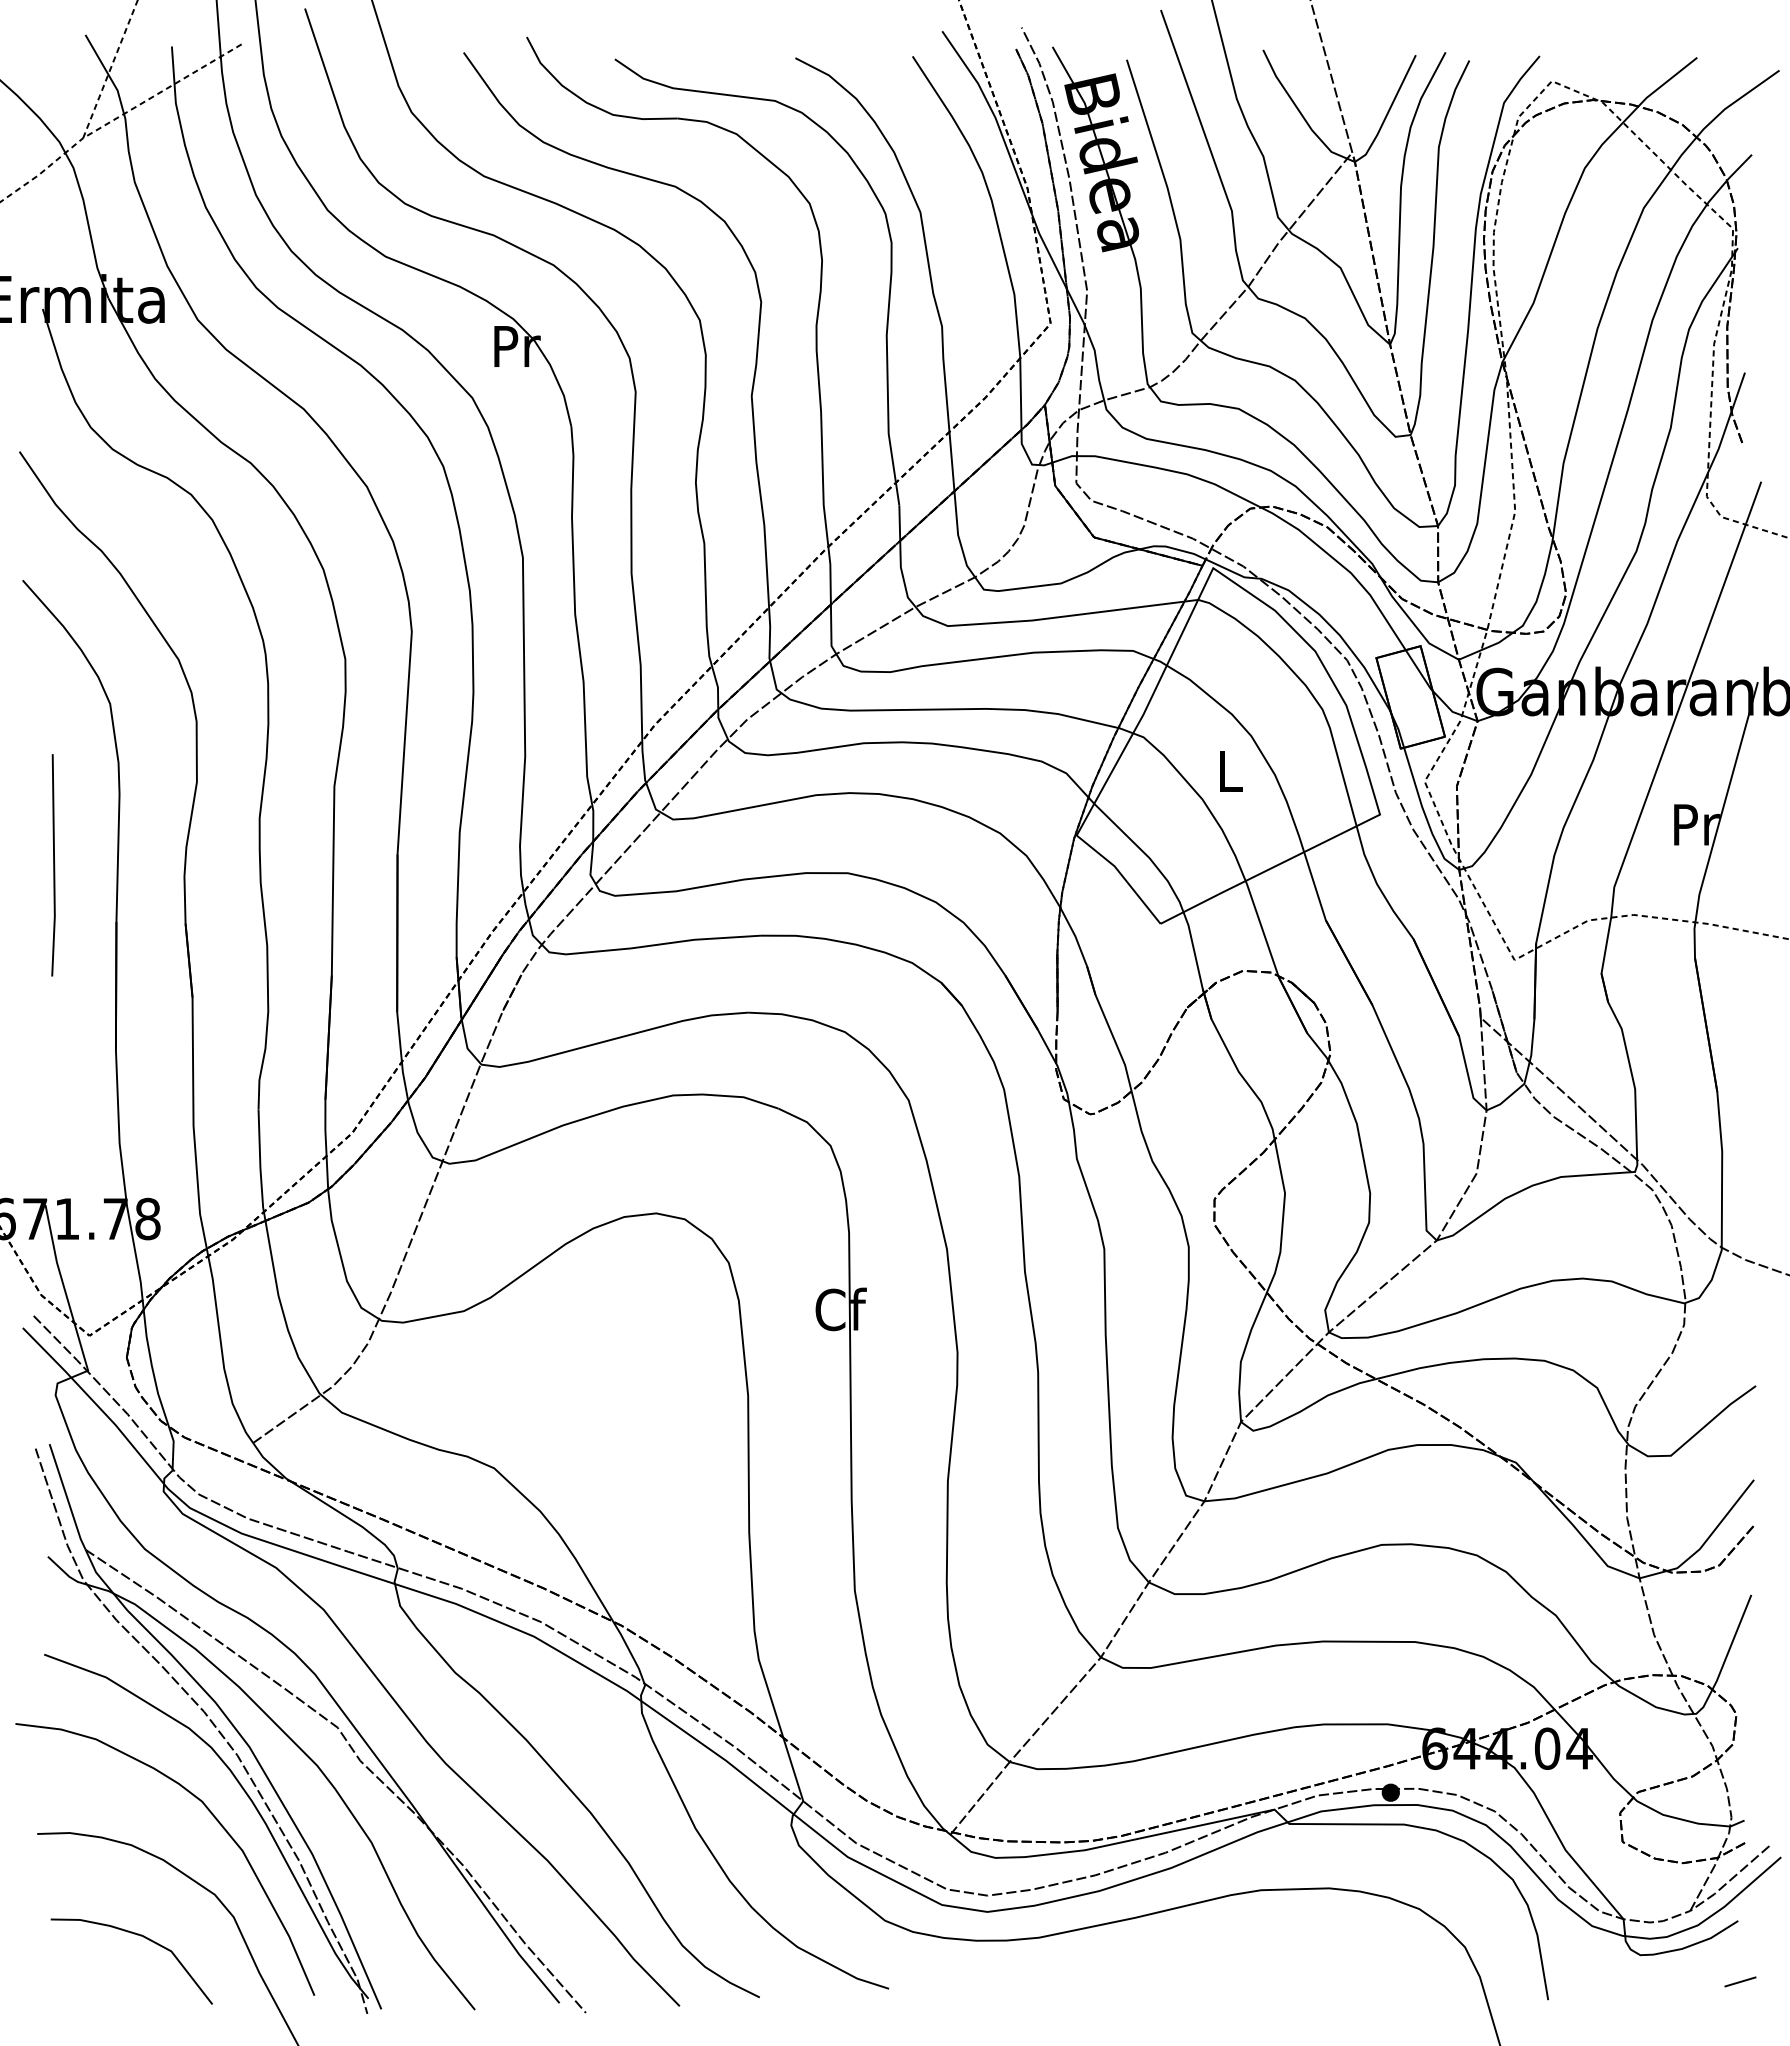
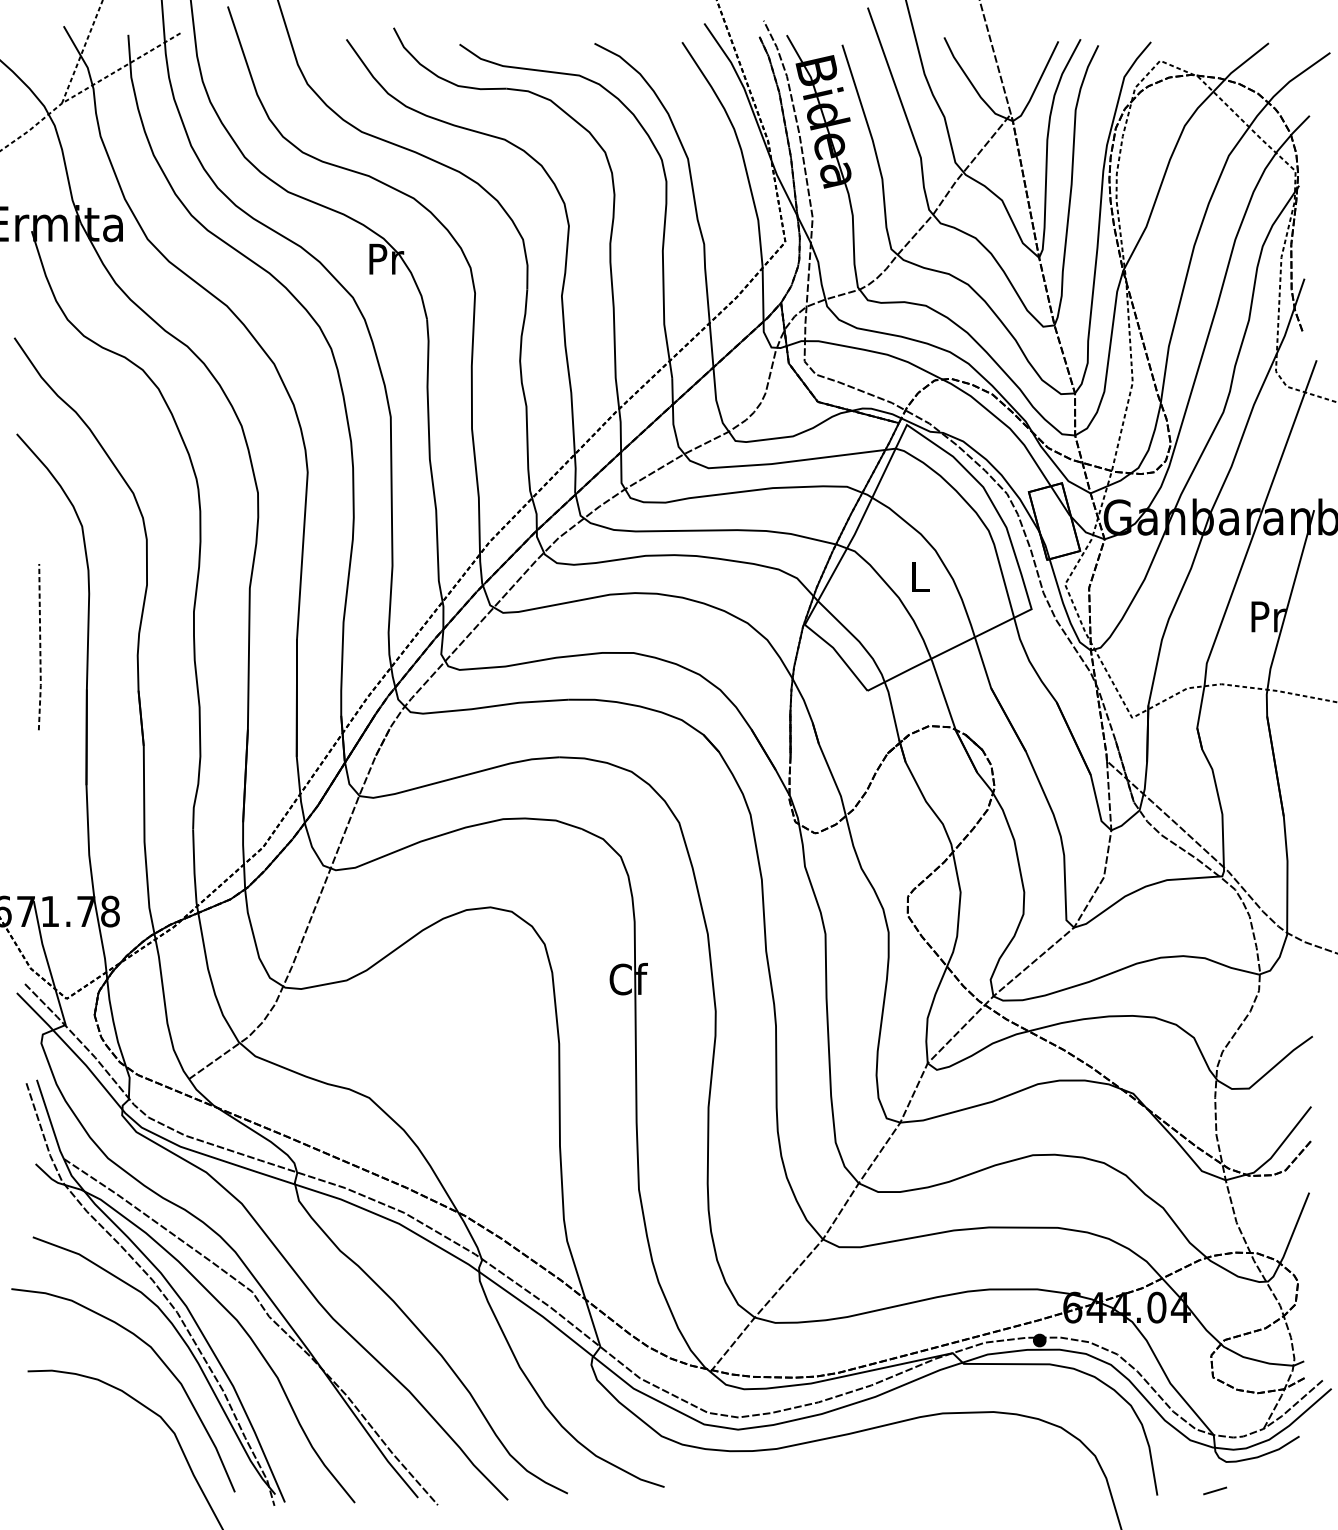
line: (54, 865) -> (40, 647), solid -> dashed
curve: (140, 1936) -> (104, 1448), removed
line: (1740, 1981) -> (1215, 1490), moved

